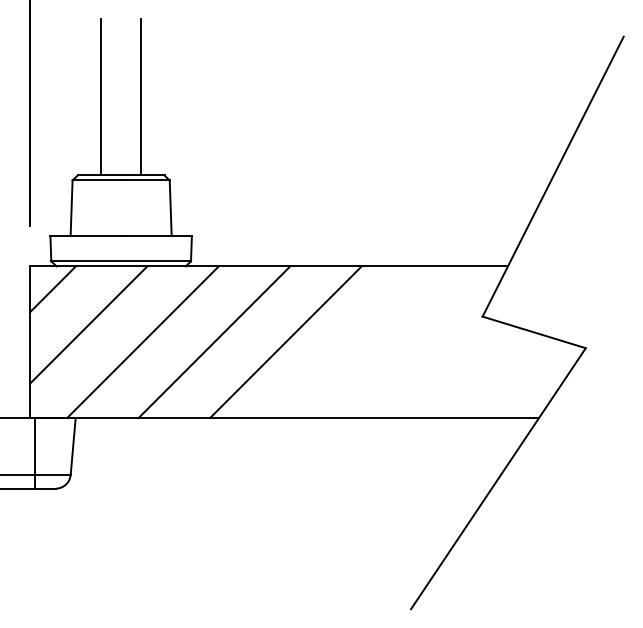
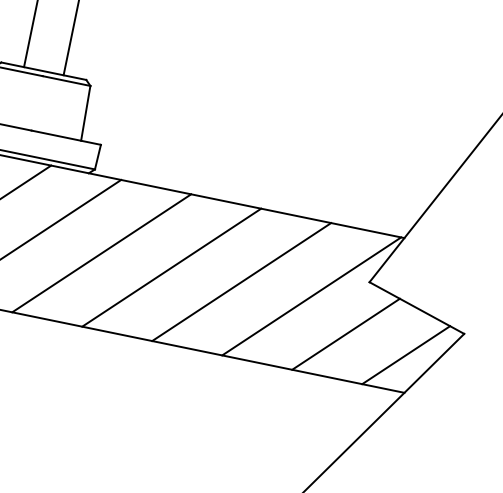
line: (357, 341) -> (241, 281), added
line: (428, 341) -> (311, 295), added
line: (469, 371) -> (345, 333), added
line: (532, 380) -> (405, 354), added

